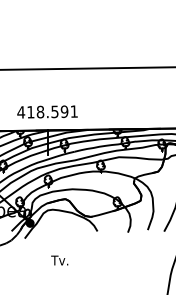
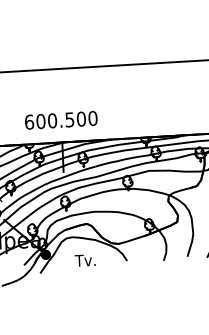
text: (47, 111) -> (60, 119), 418.591 -> 600.500
text: (59, 260) -> (85, 260), moved

